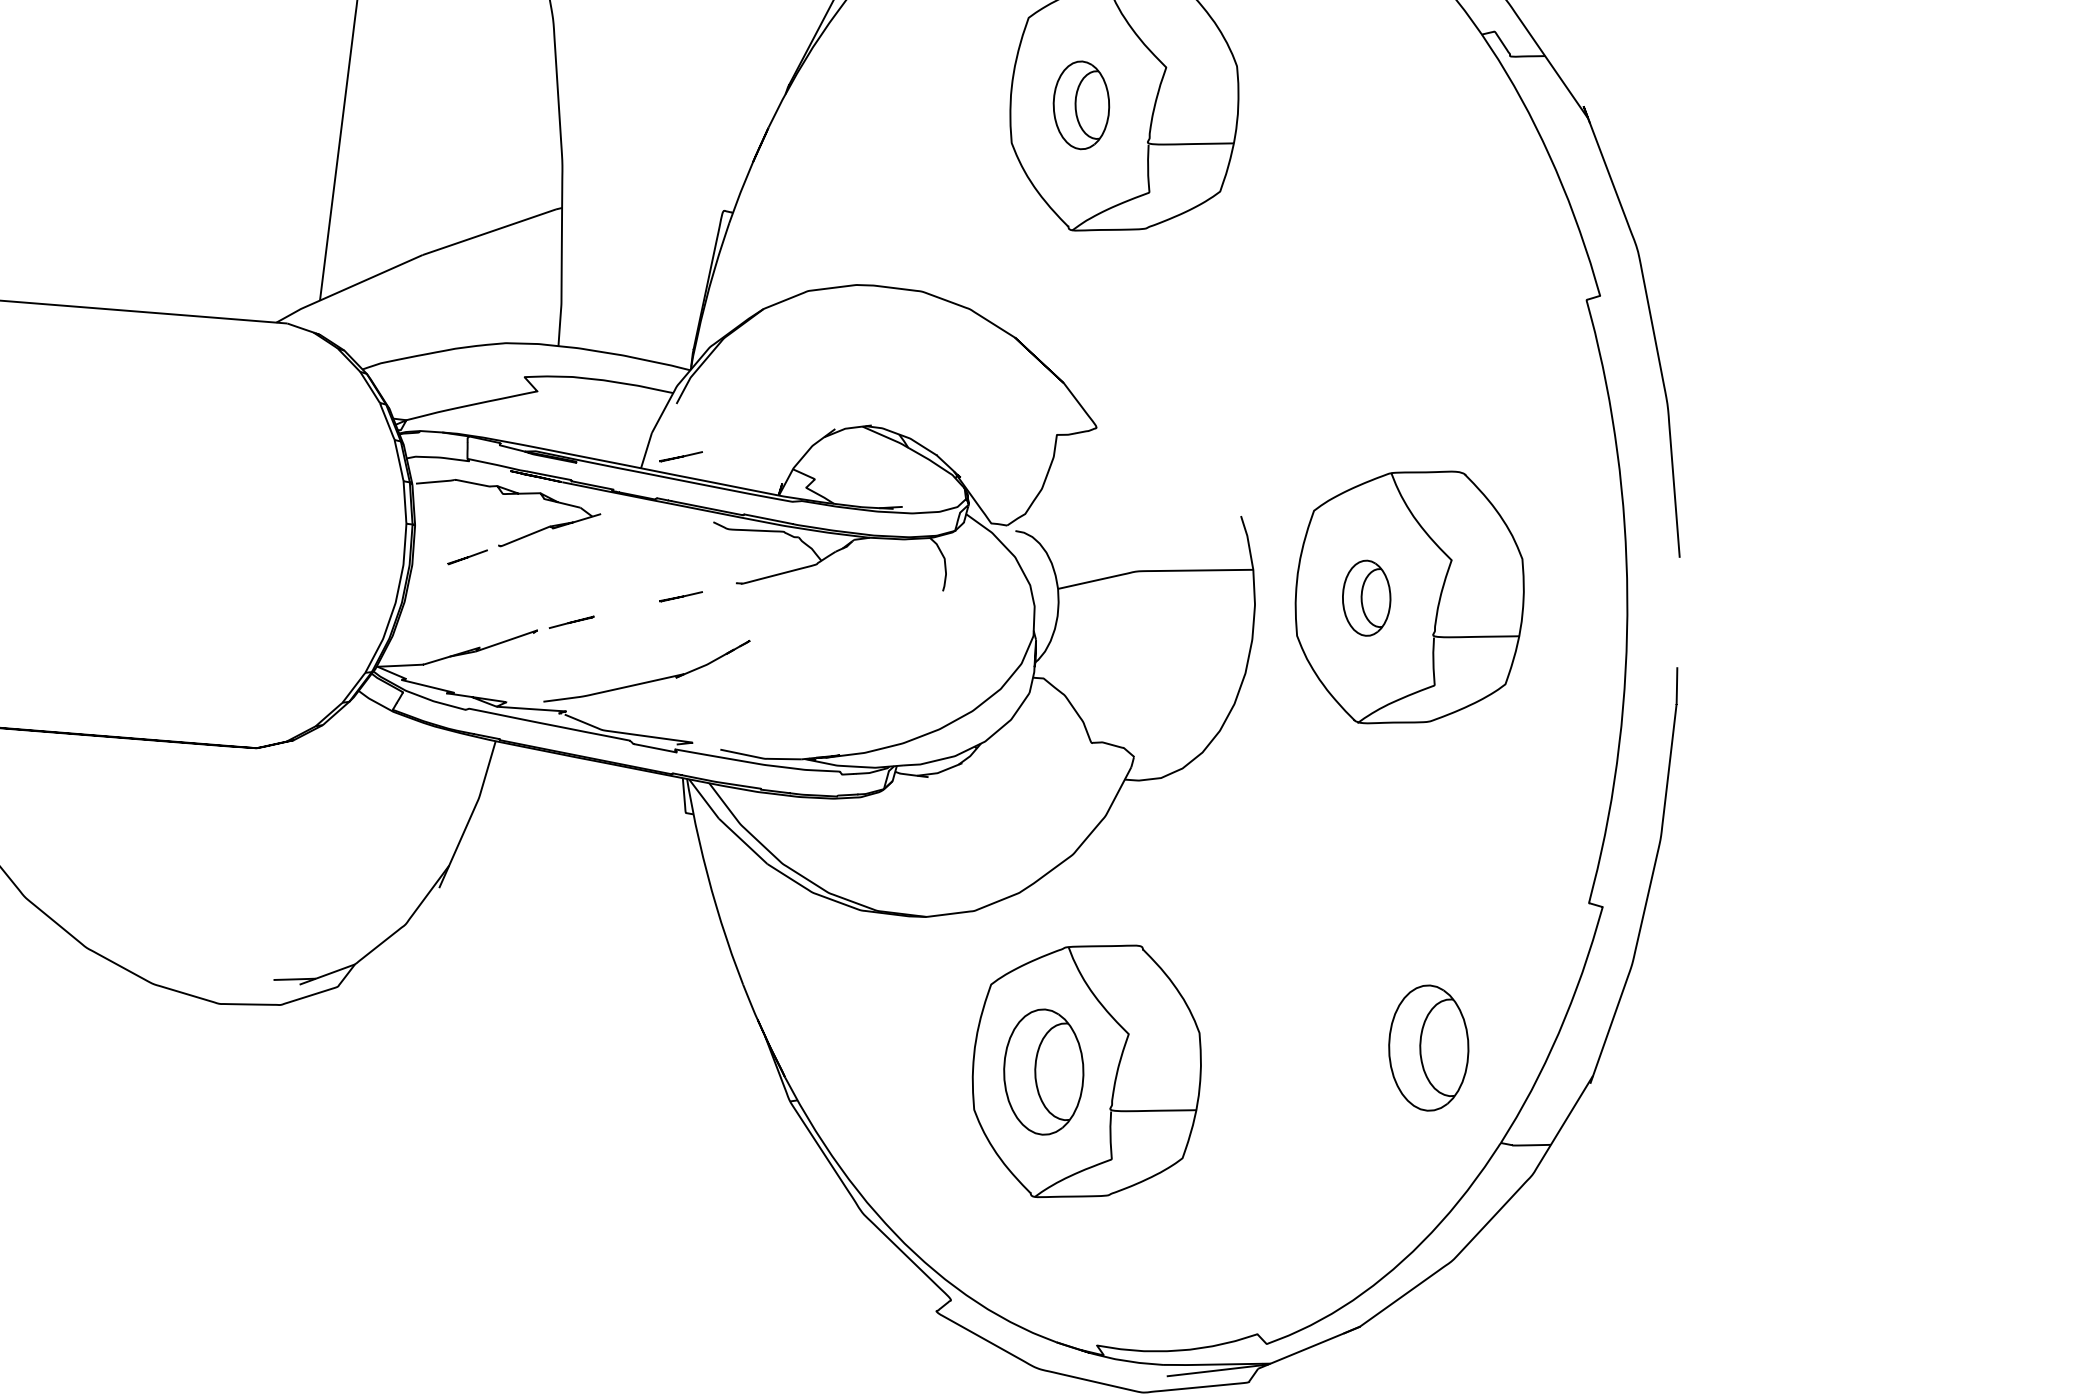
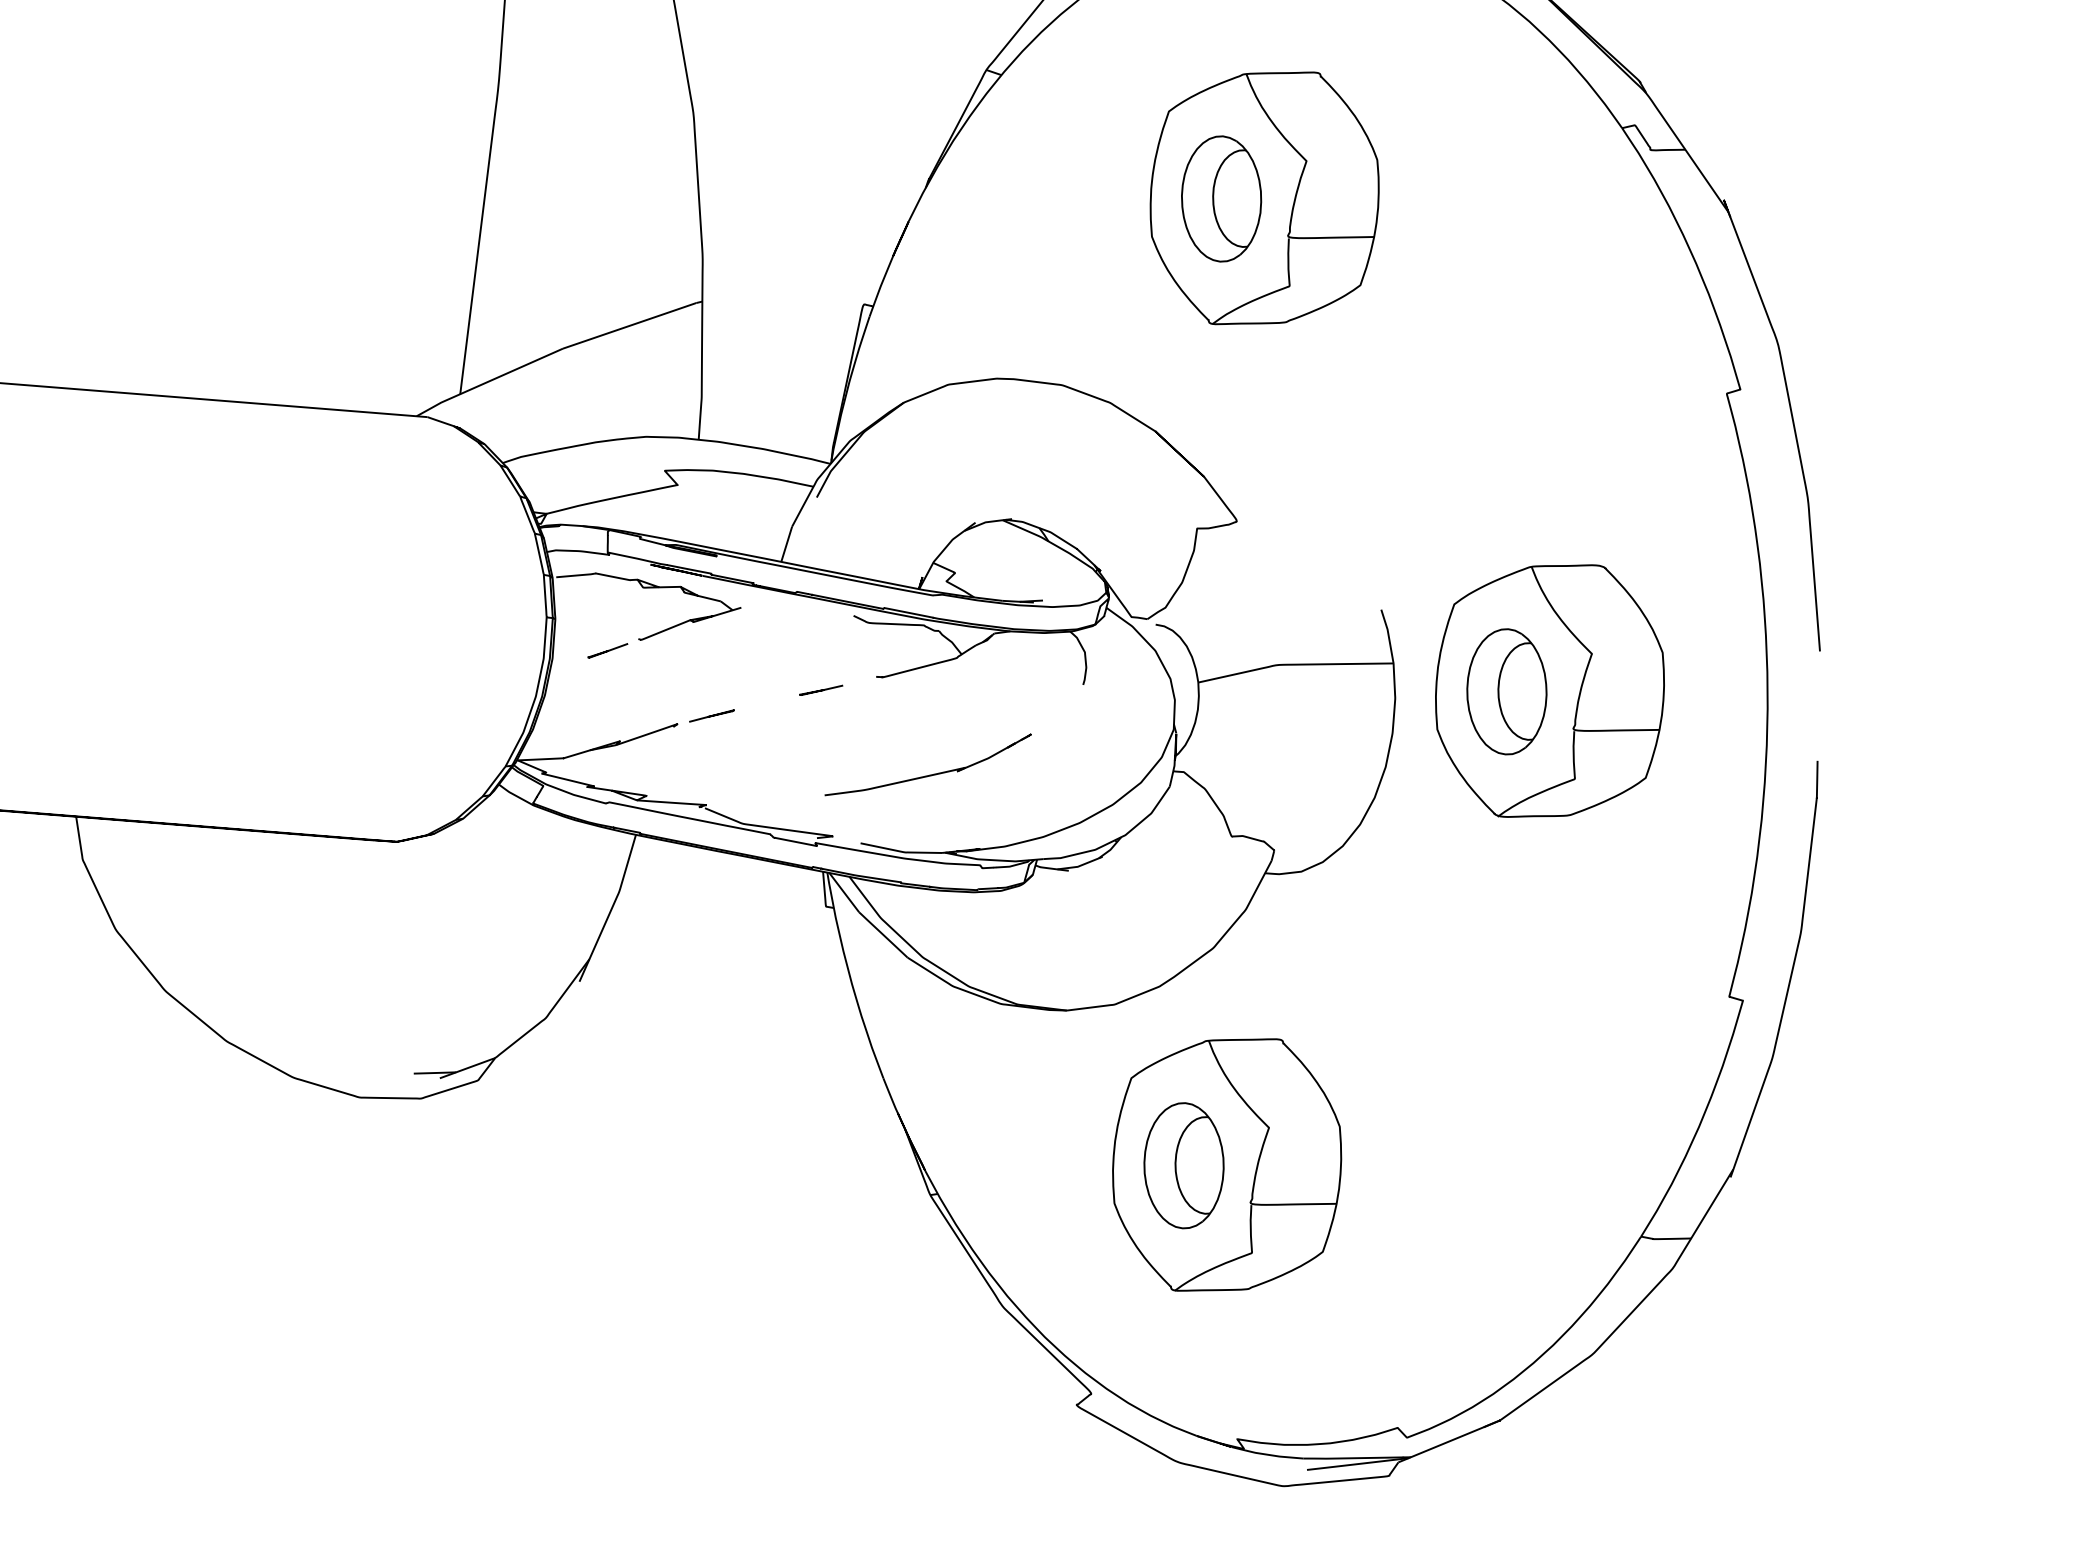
part: (1081, 104) -> (1221, 198), size x1.43
line: (681, 455) -> (821, 549), removed
part: (1366, 597) -> (1506, 691), size x1.67
part: (648, 680) -> (929, 774), moved
part: (1428, 1047) -> (1568, 1141), removed

